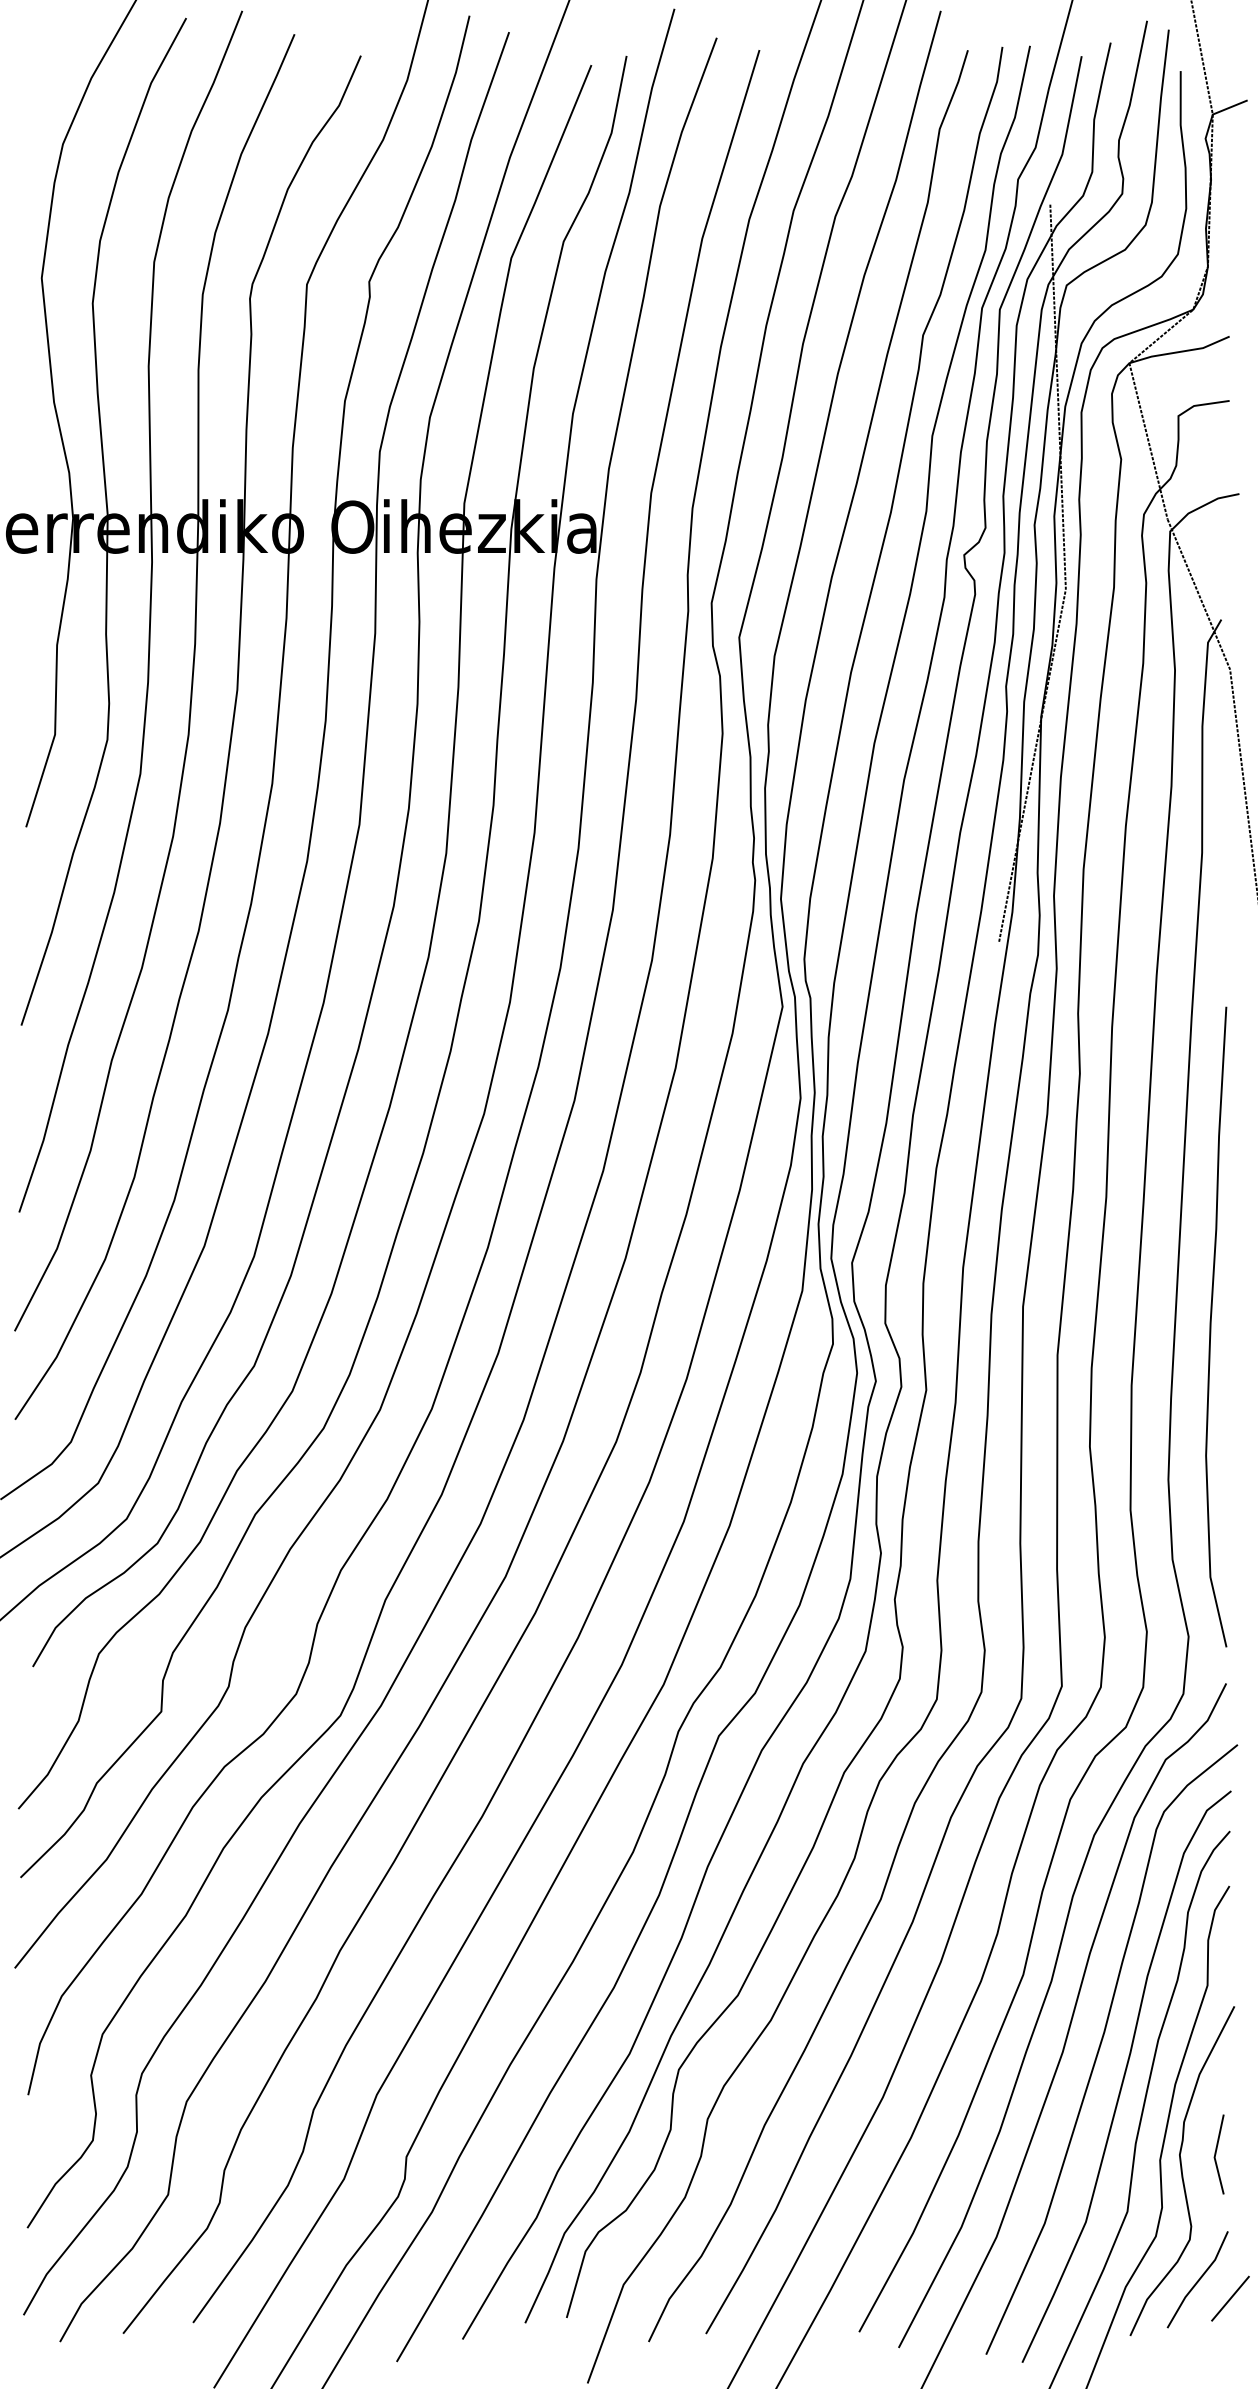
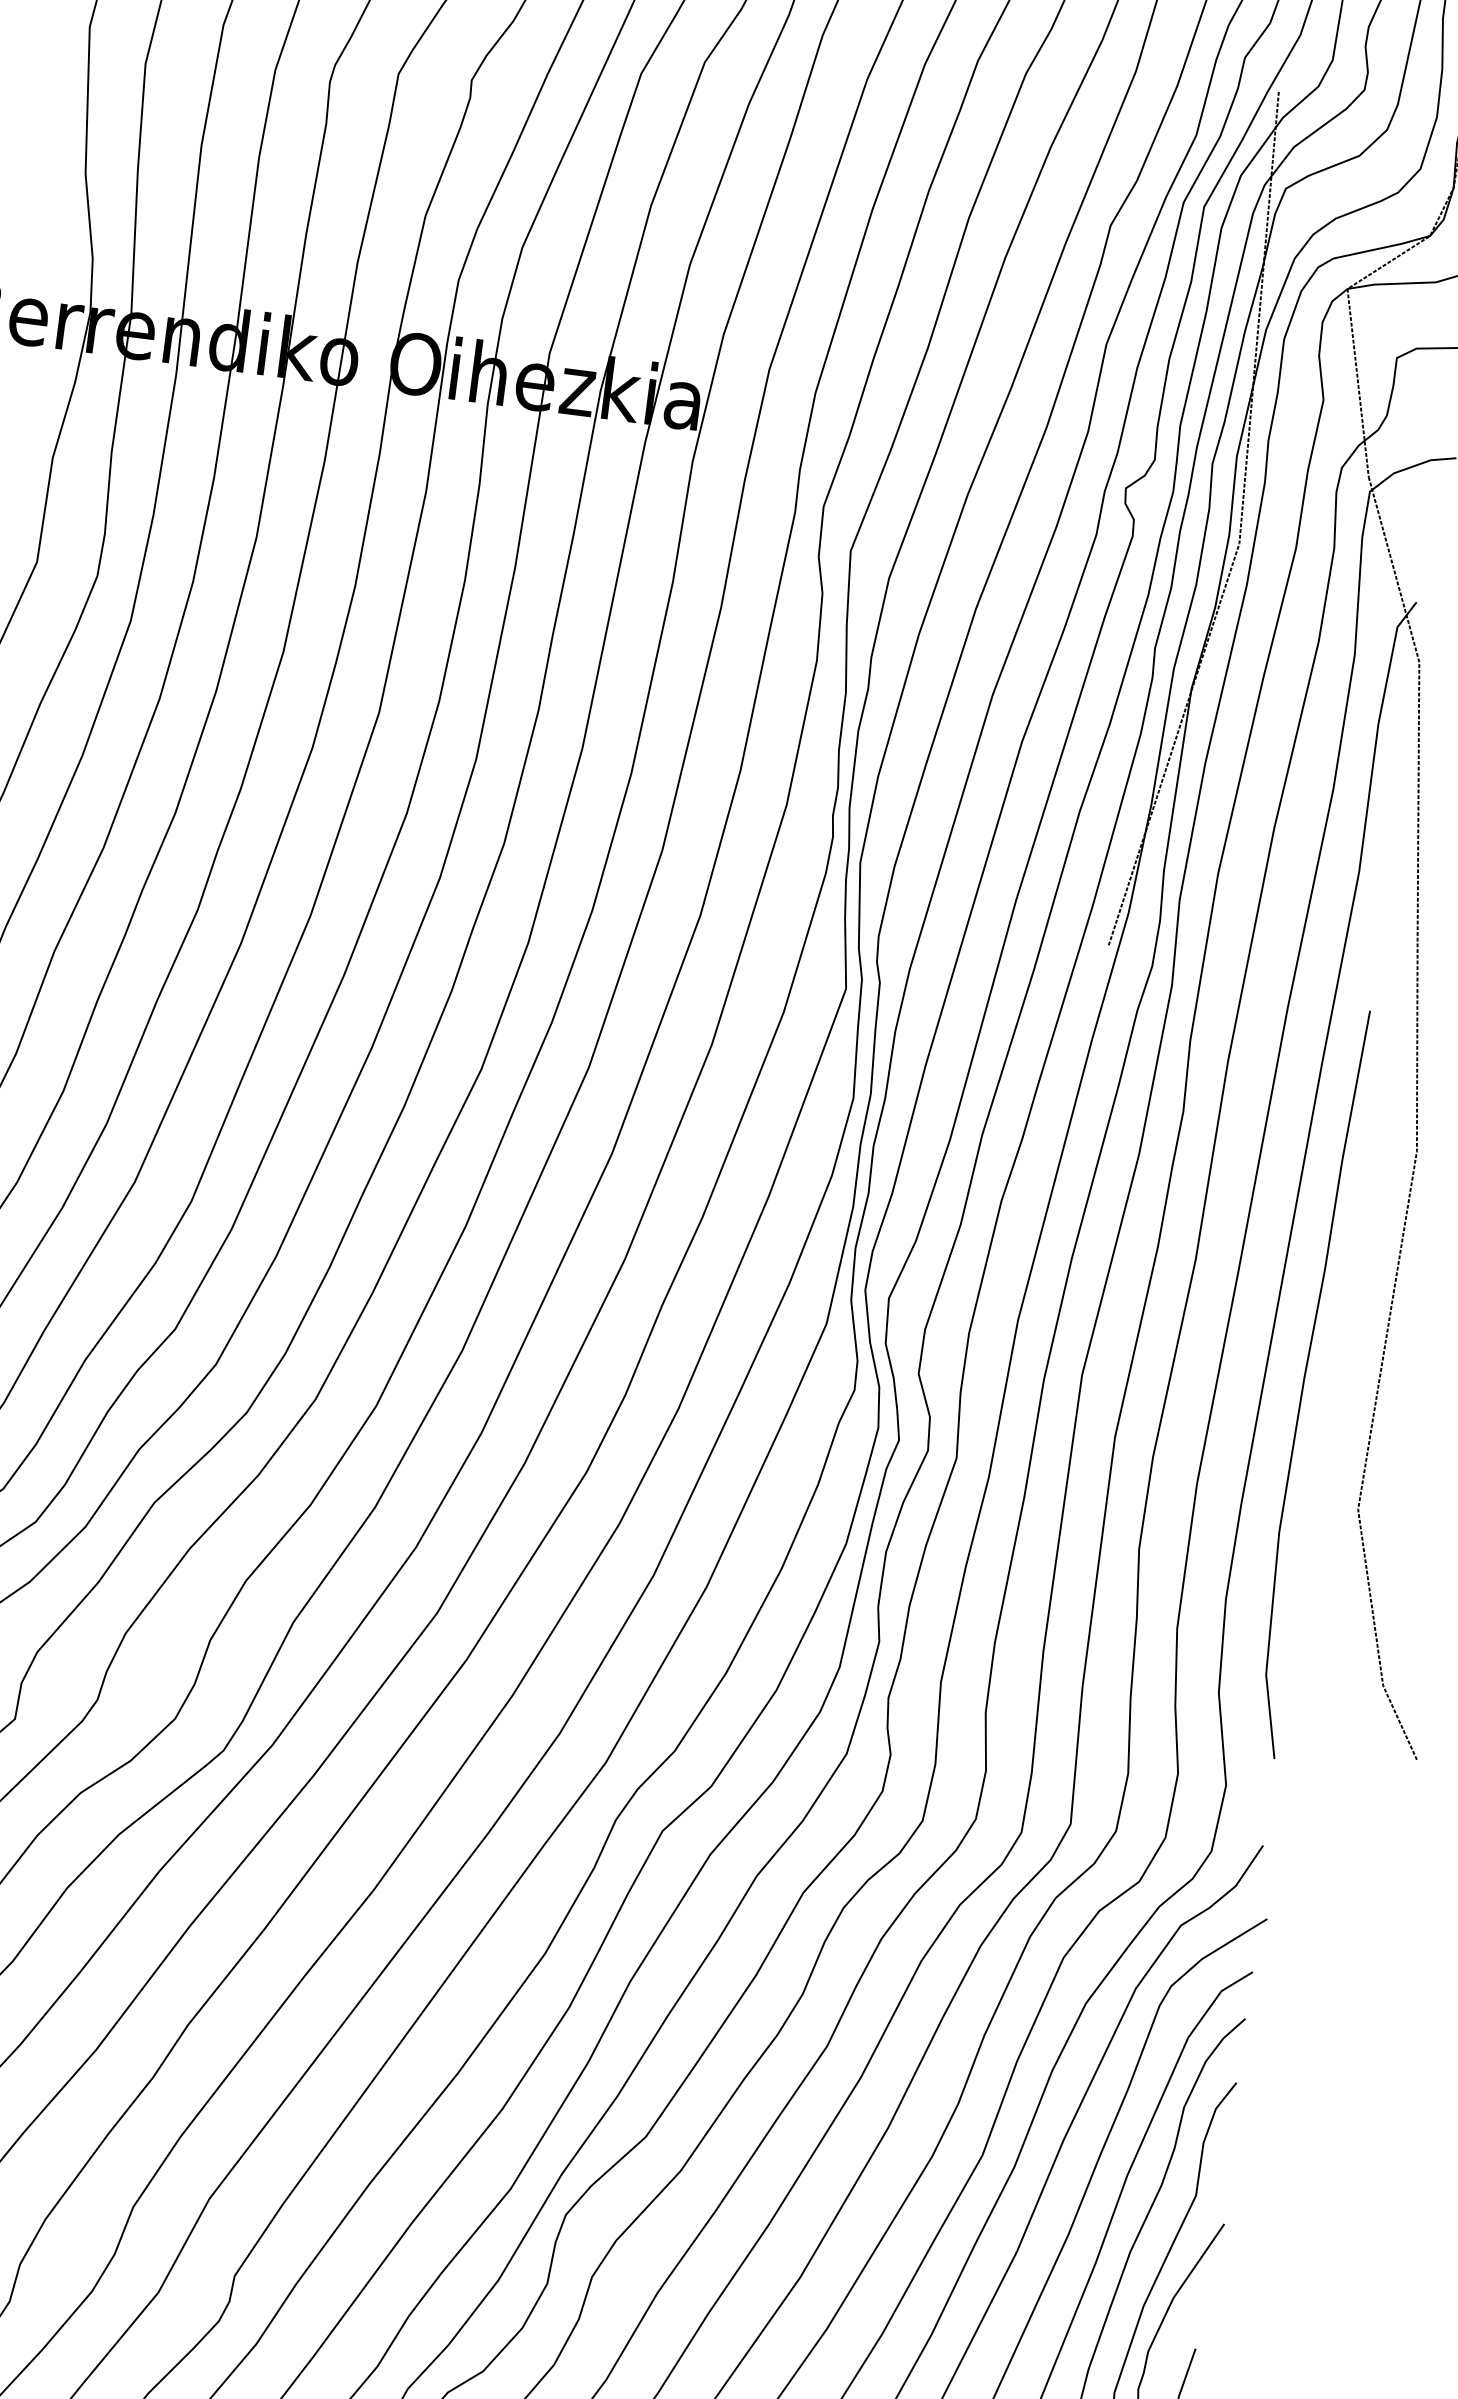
curve: (1211, 1326) -> (1304, 1382), moved

